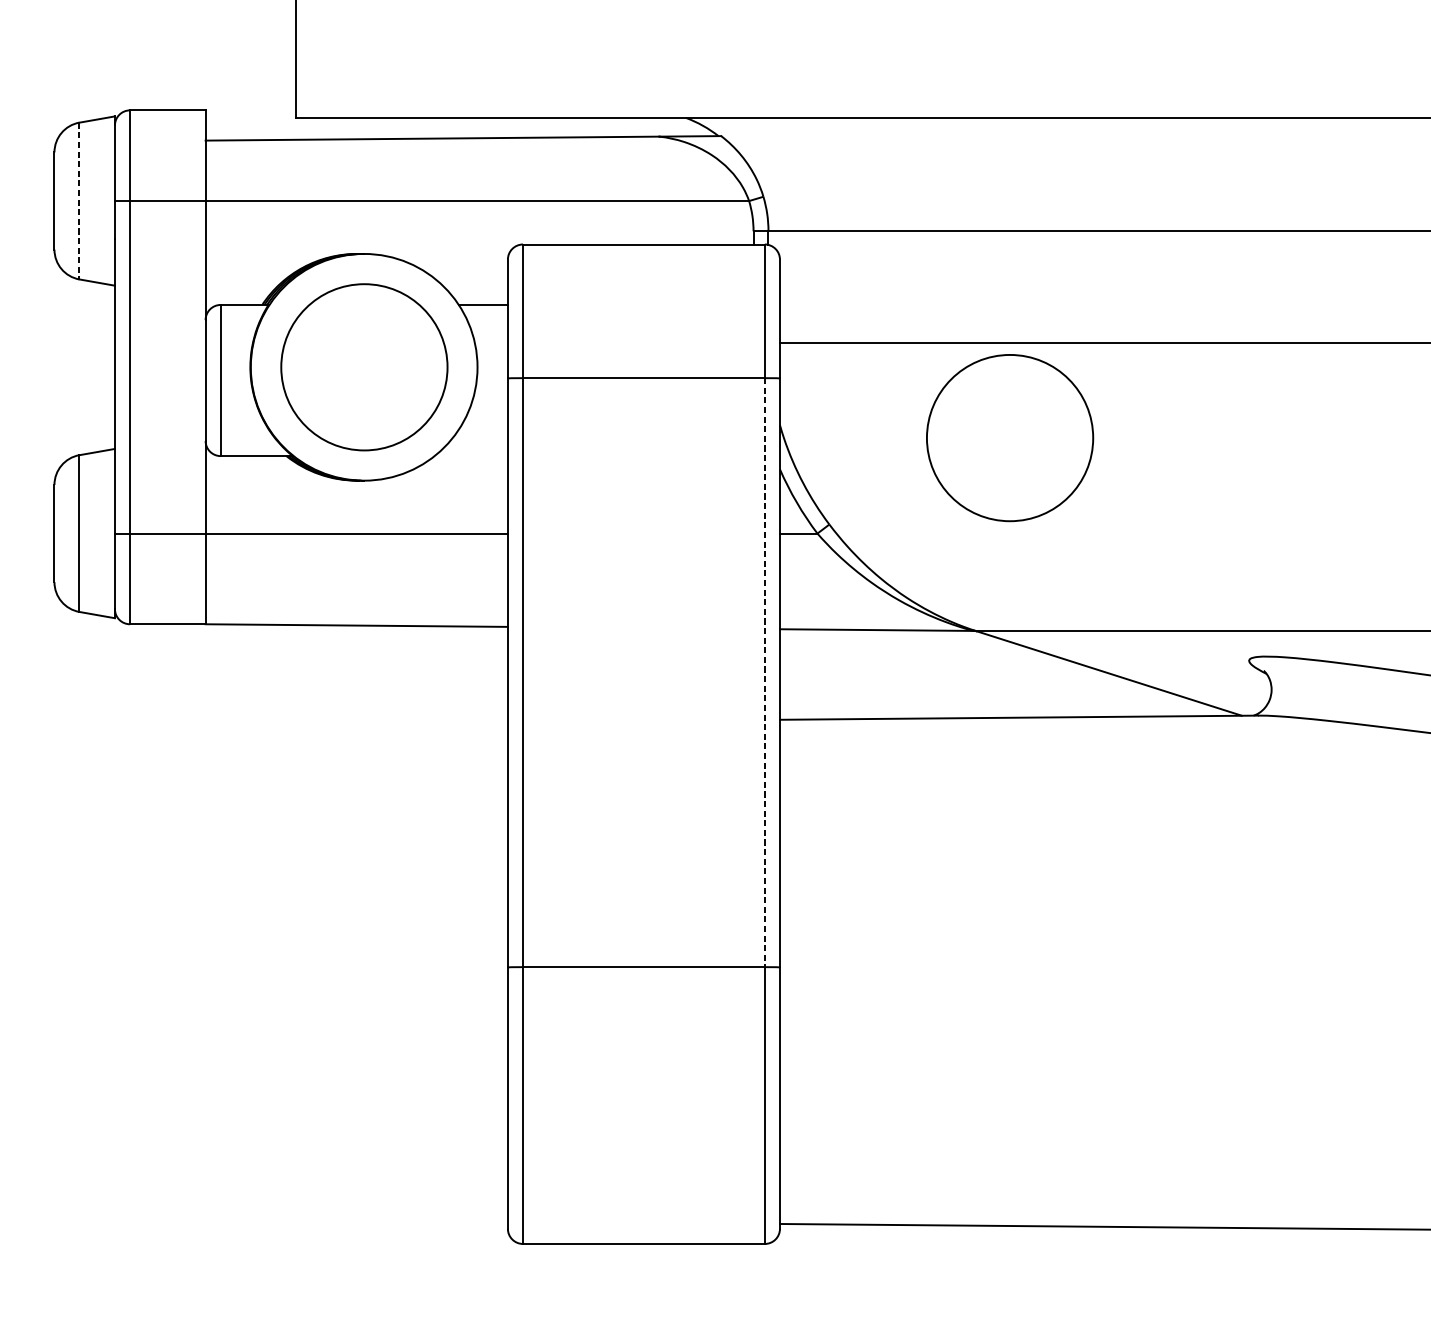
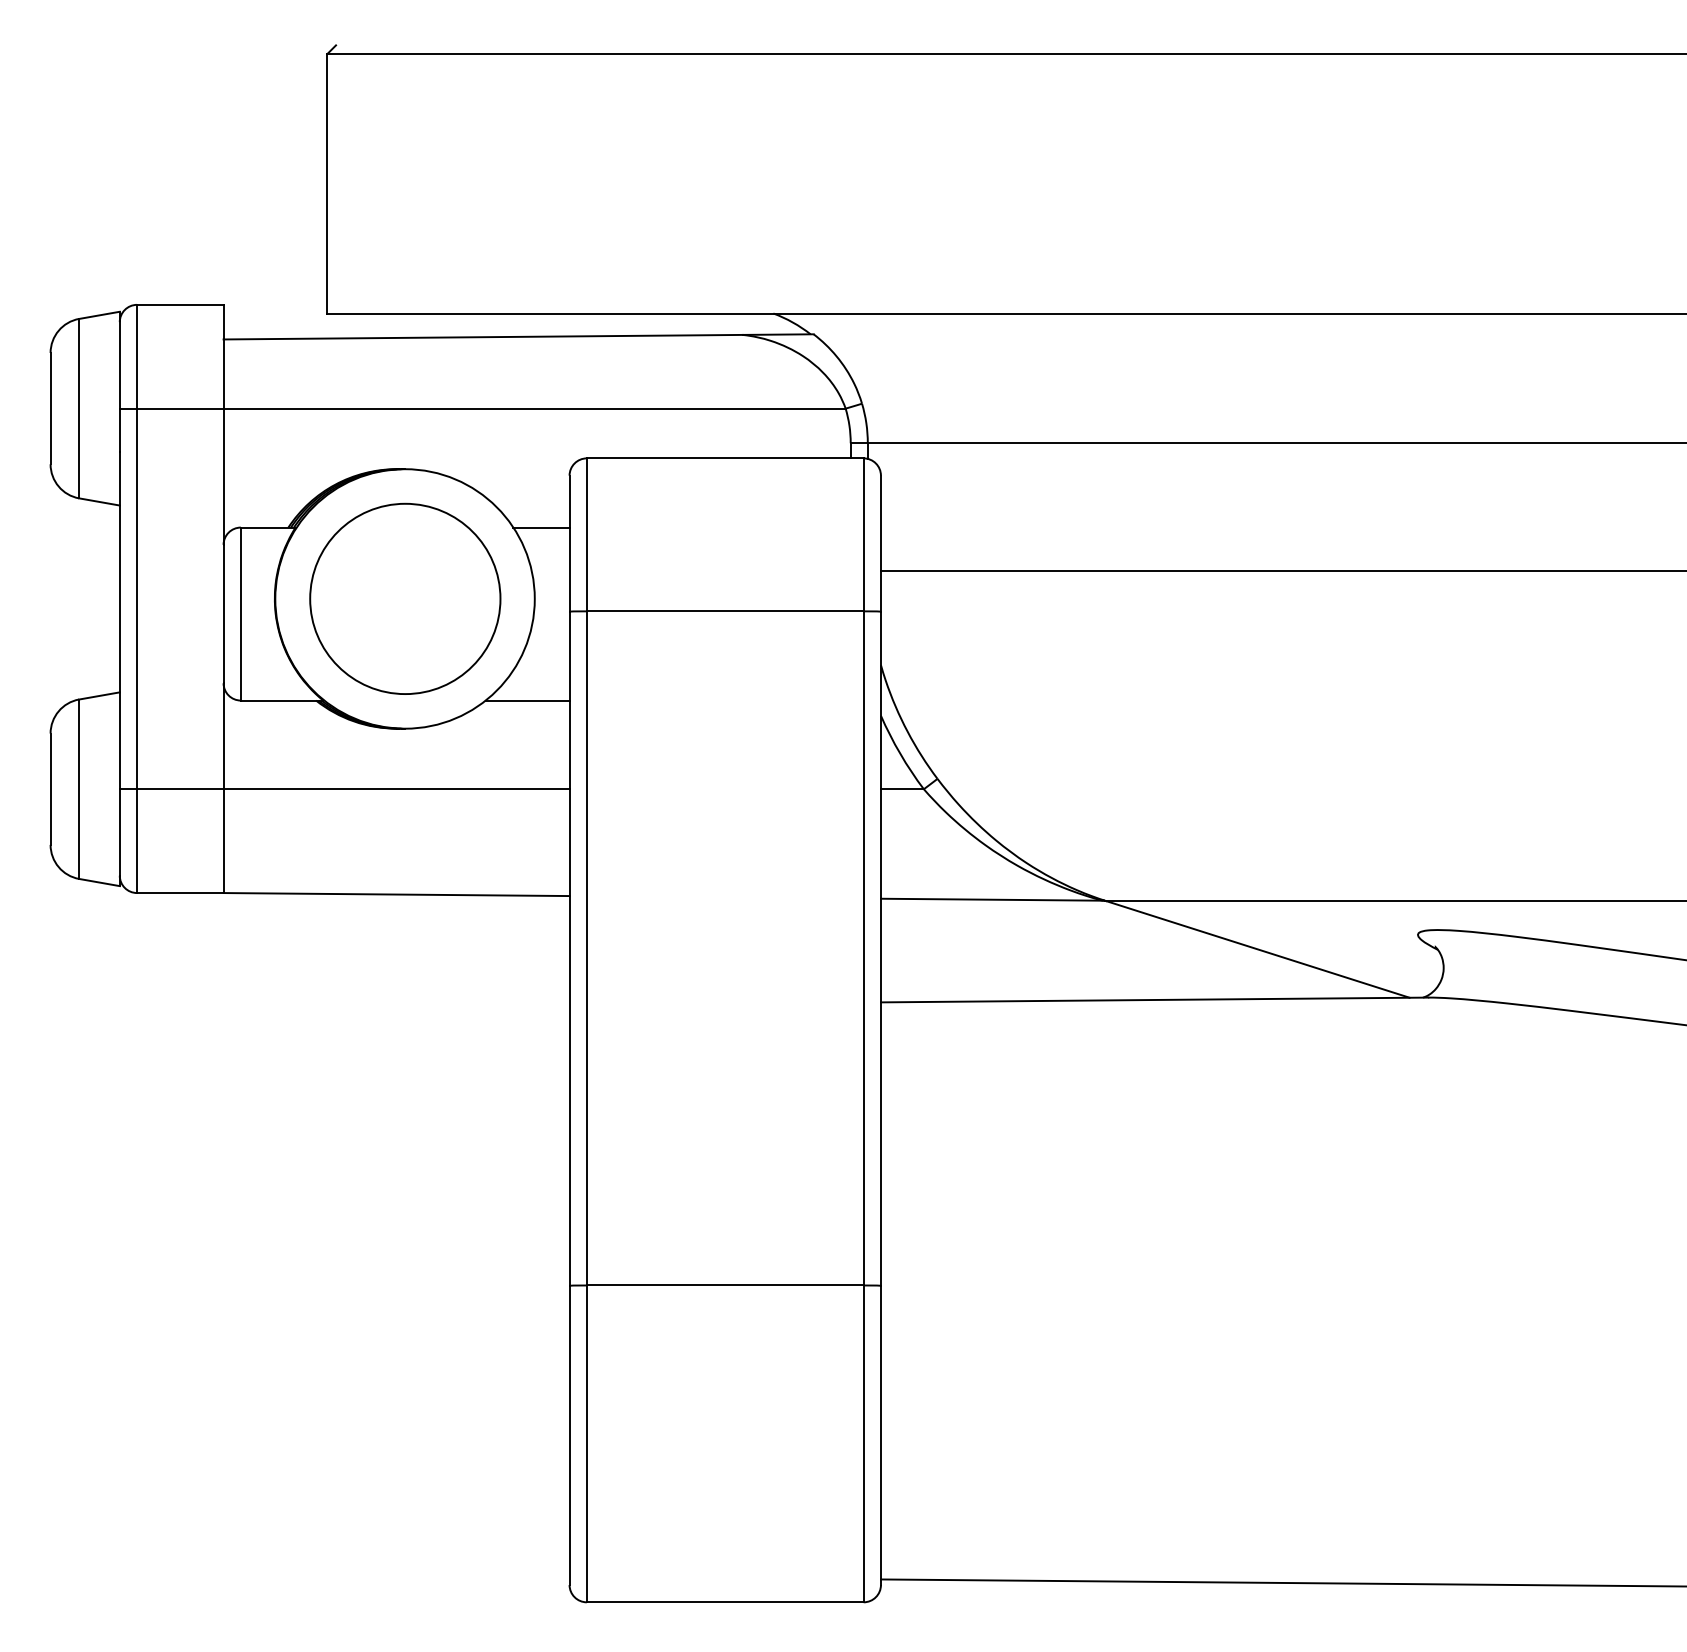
line: (79, 200) -> (79, 408), dashed -> solid
part: (1010, 437) -> (1144, 679), removed
line: (471, 456) -> (527, 700), added
line: (764, 672) -> (863, 948), dashed -> solid

